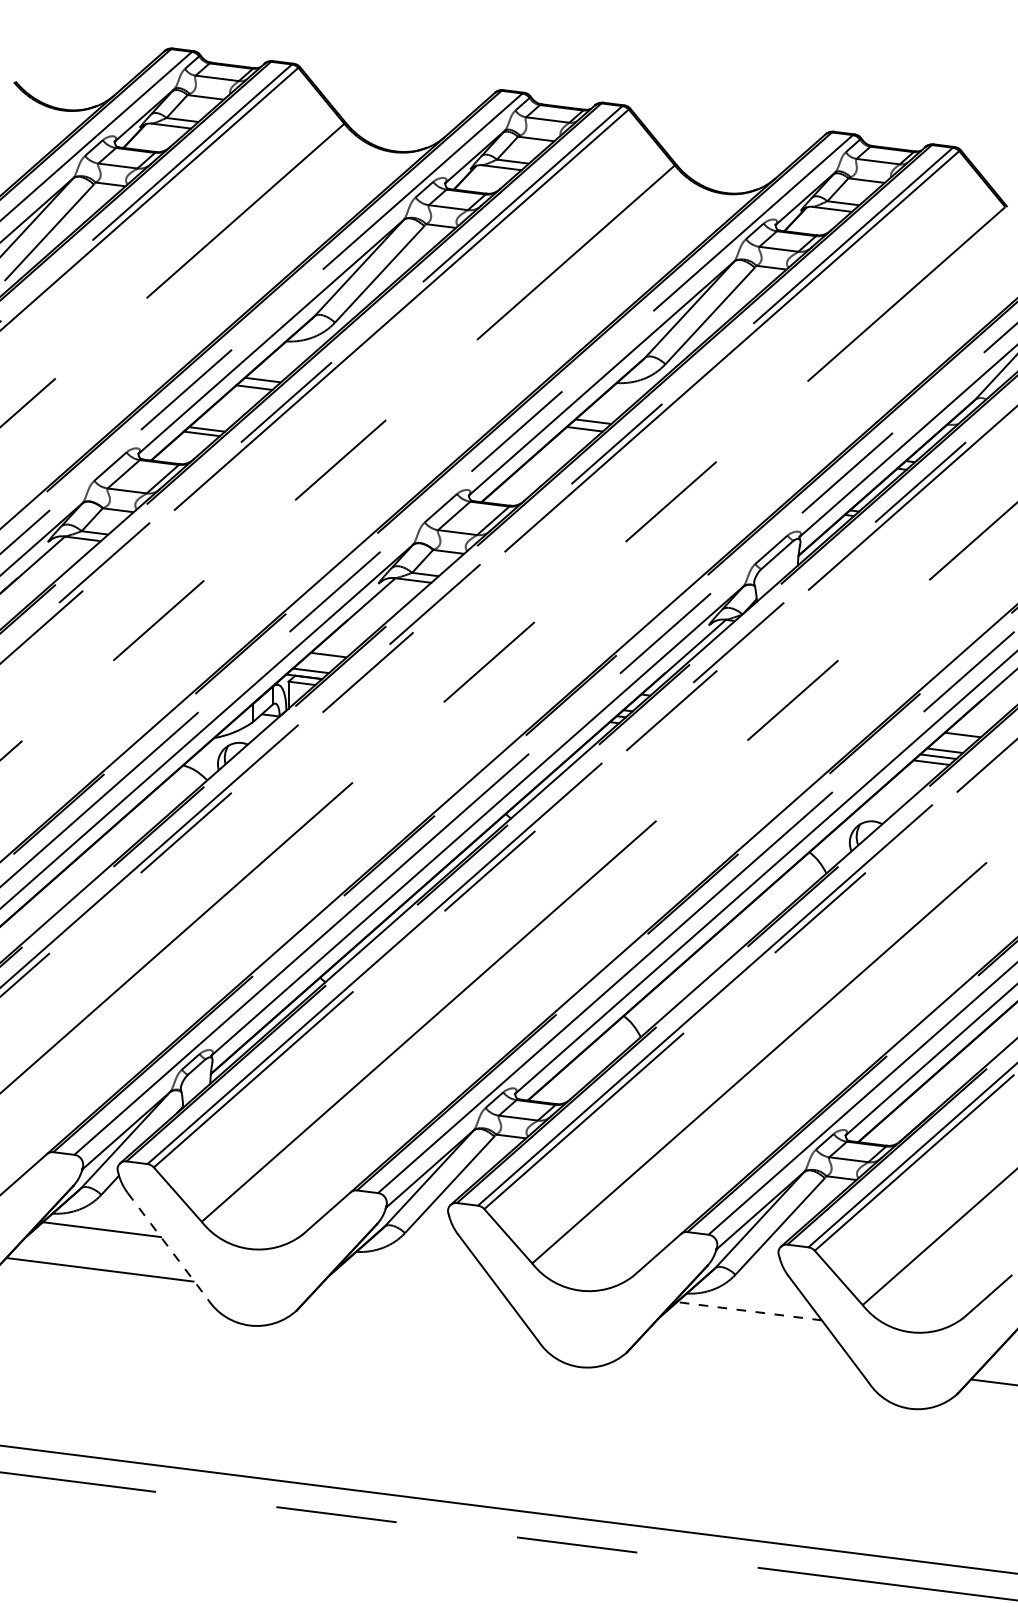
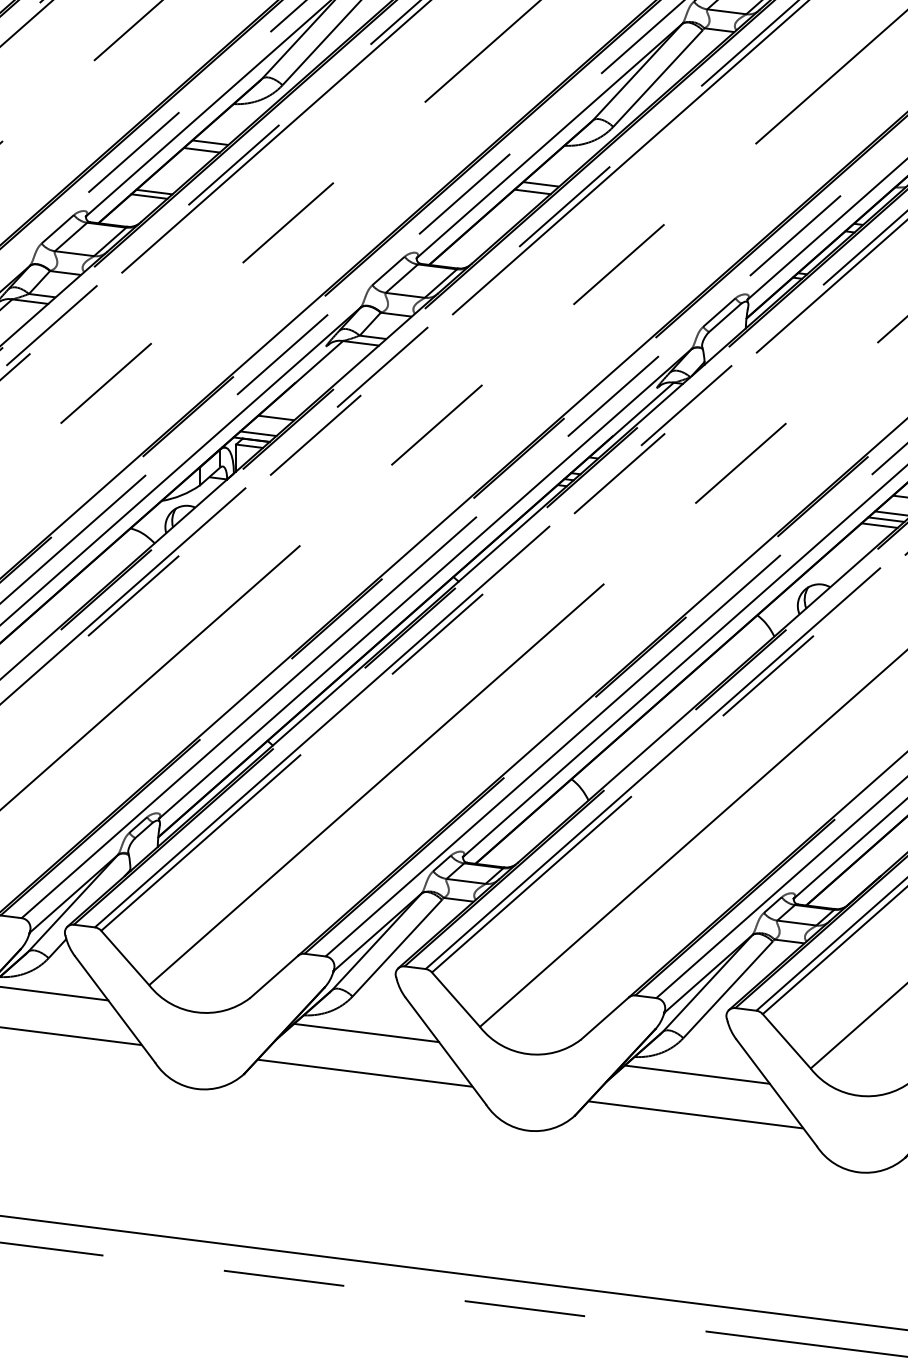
line: (167, 1246) -> (114, 1009), dashed -> solid
line: (418, 1269) -> (366, 1032), added
line: (417, 1309) -> (365, 1072), added
line: (749, 1311) -> (697, 1074), dashed -> solid
line: (747, 1350) -> (695, 1113), added

